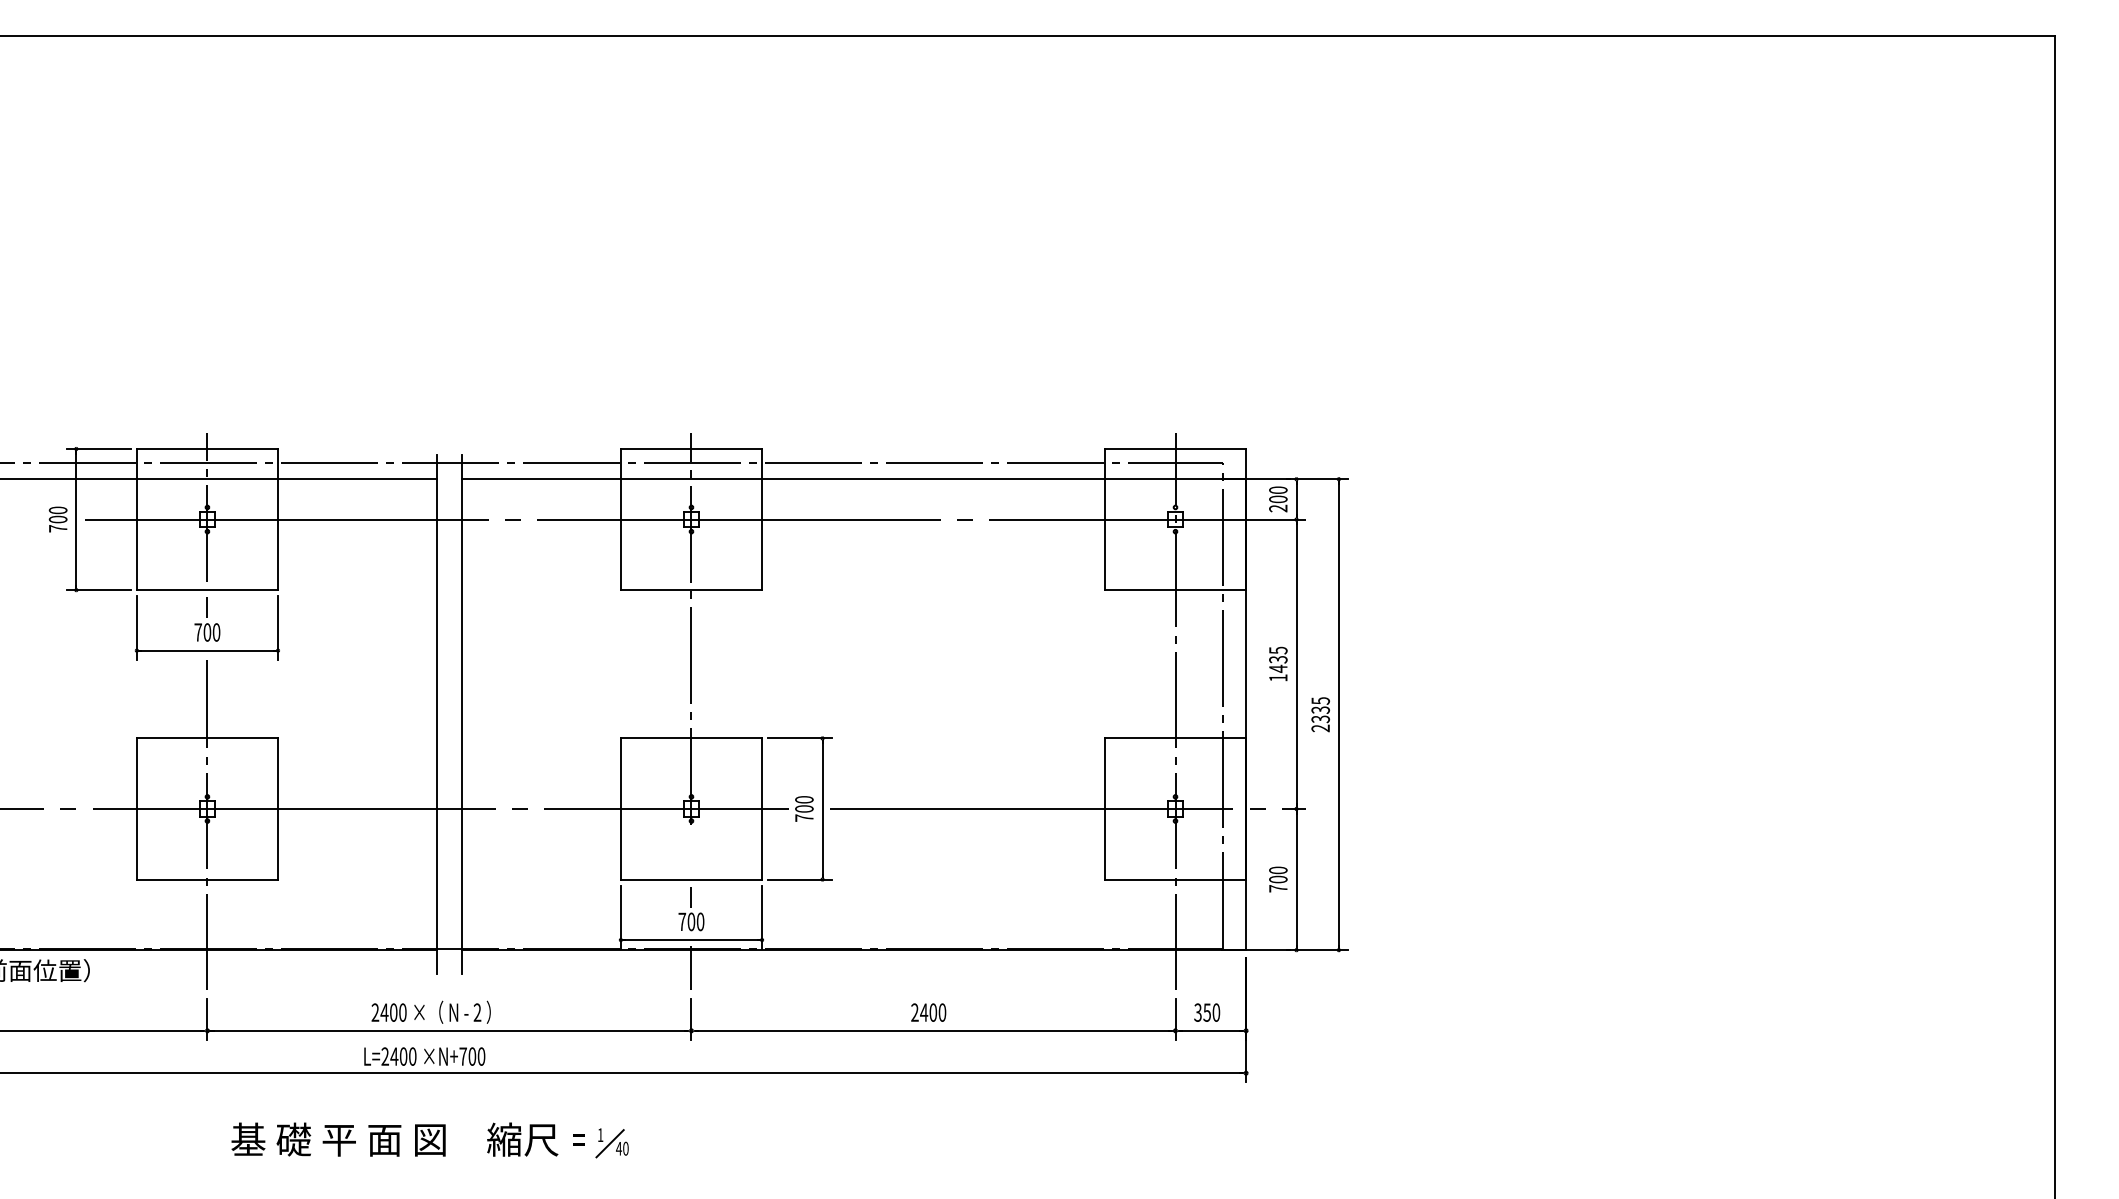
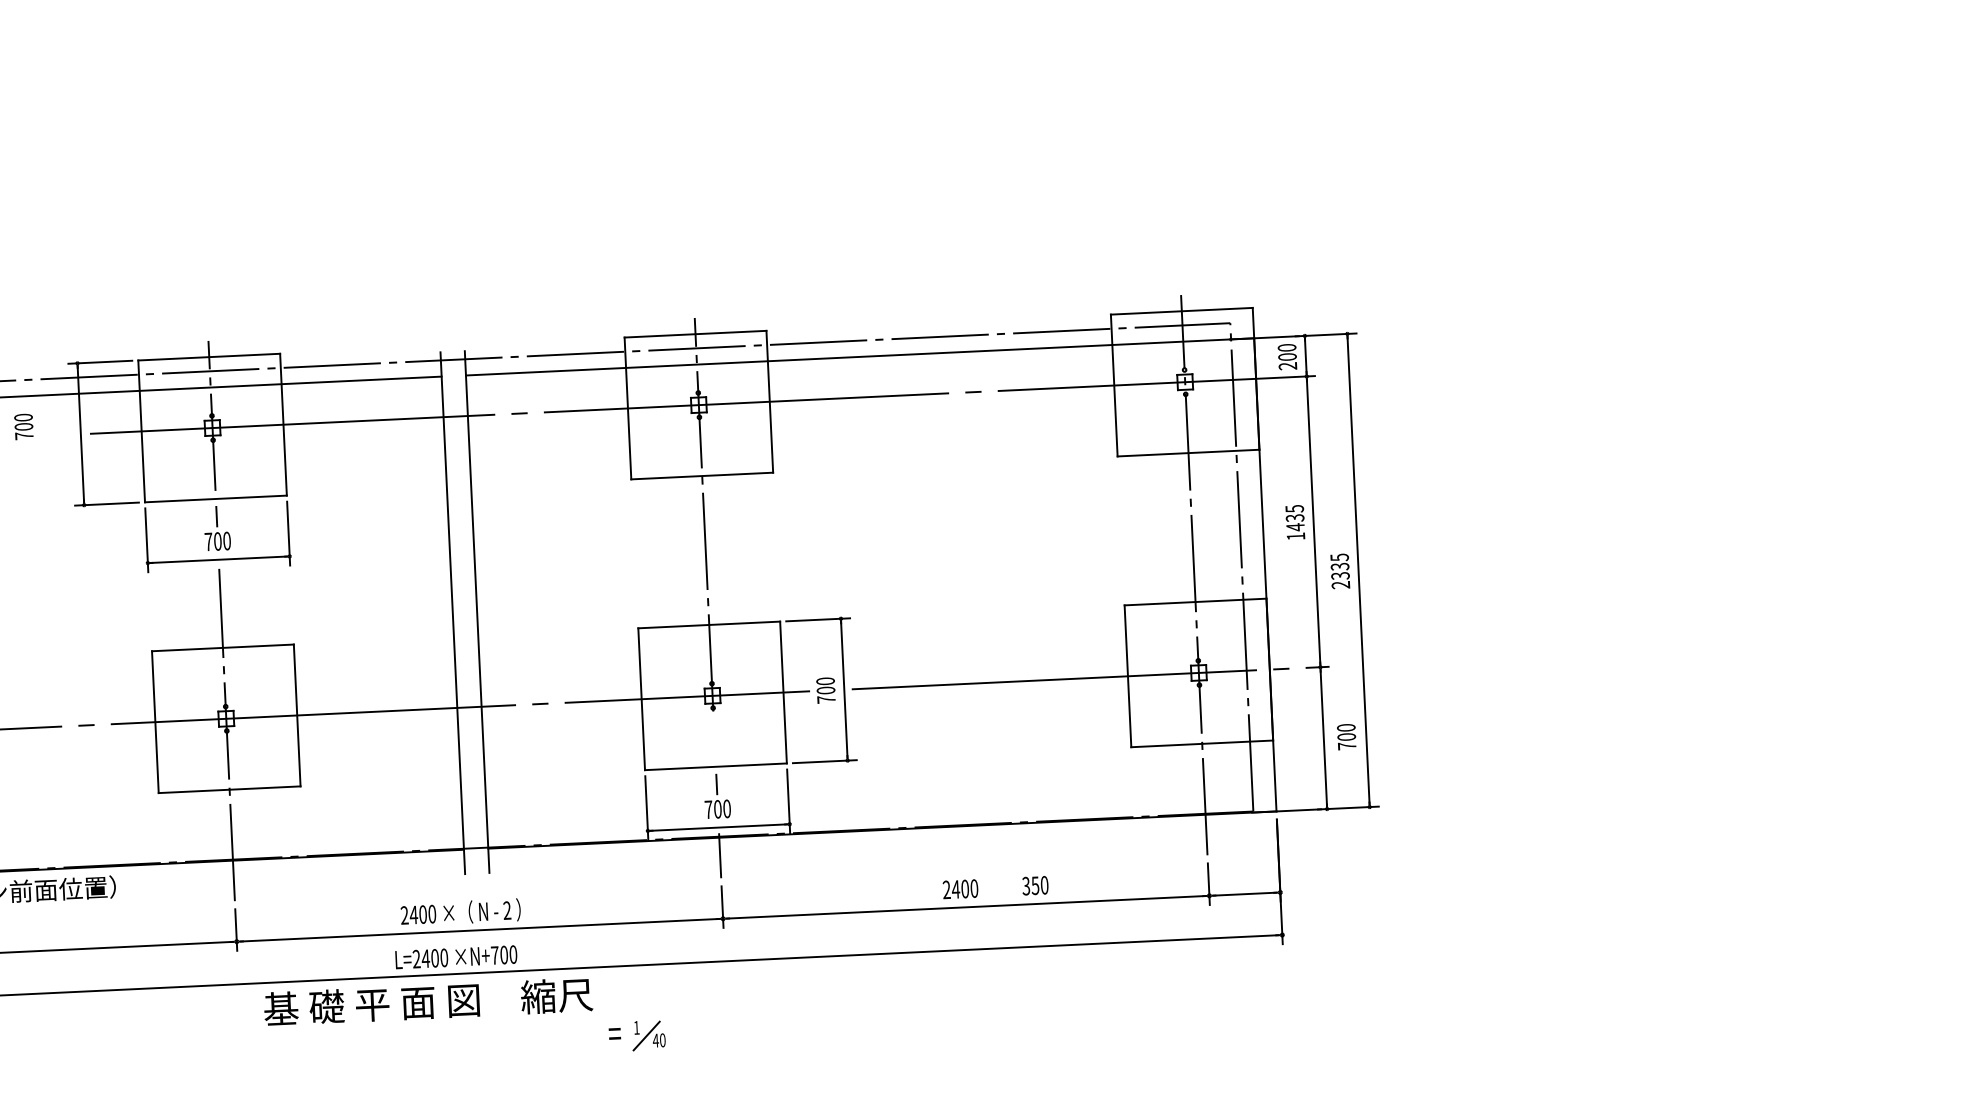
text: (57, 519) -> (23, 426), moved
text: (1278, 879) -> (1346, 736), moved
text: (1207, 1012) -> (1035, 885), moved
text: (394, 1139) -> (427, 1001), moved

